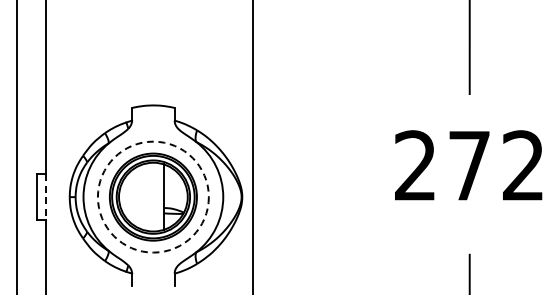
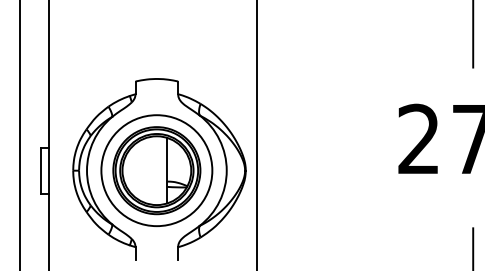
circle: (152, 196) -> (155, 170), dashed -> solid
line: (45, 197) -> (48, 171), dashed -> solid

